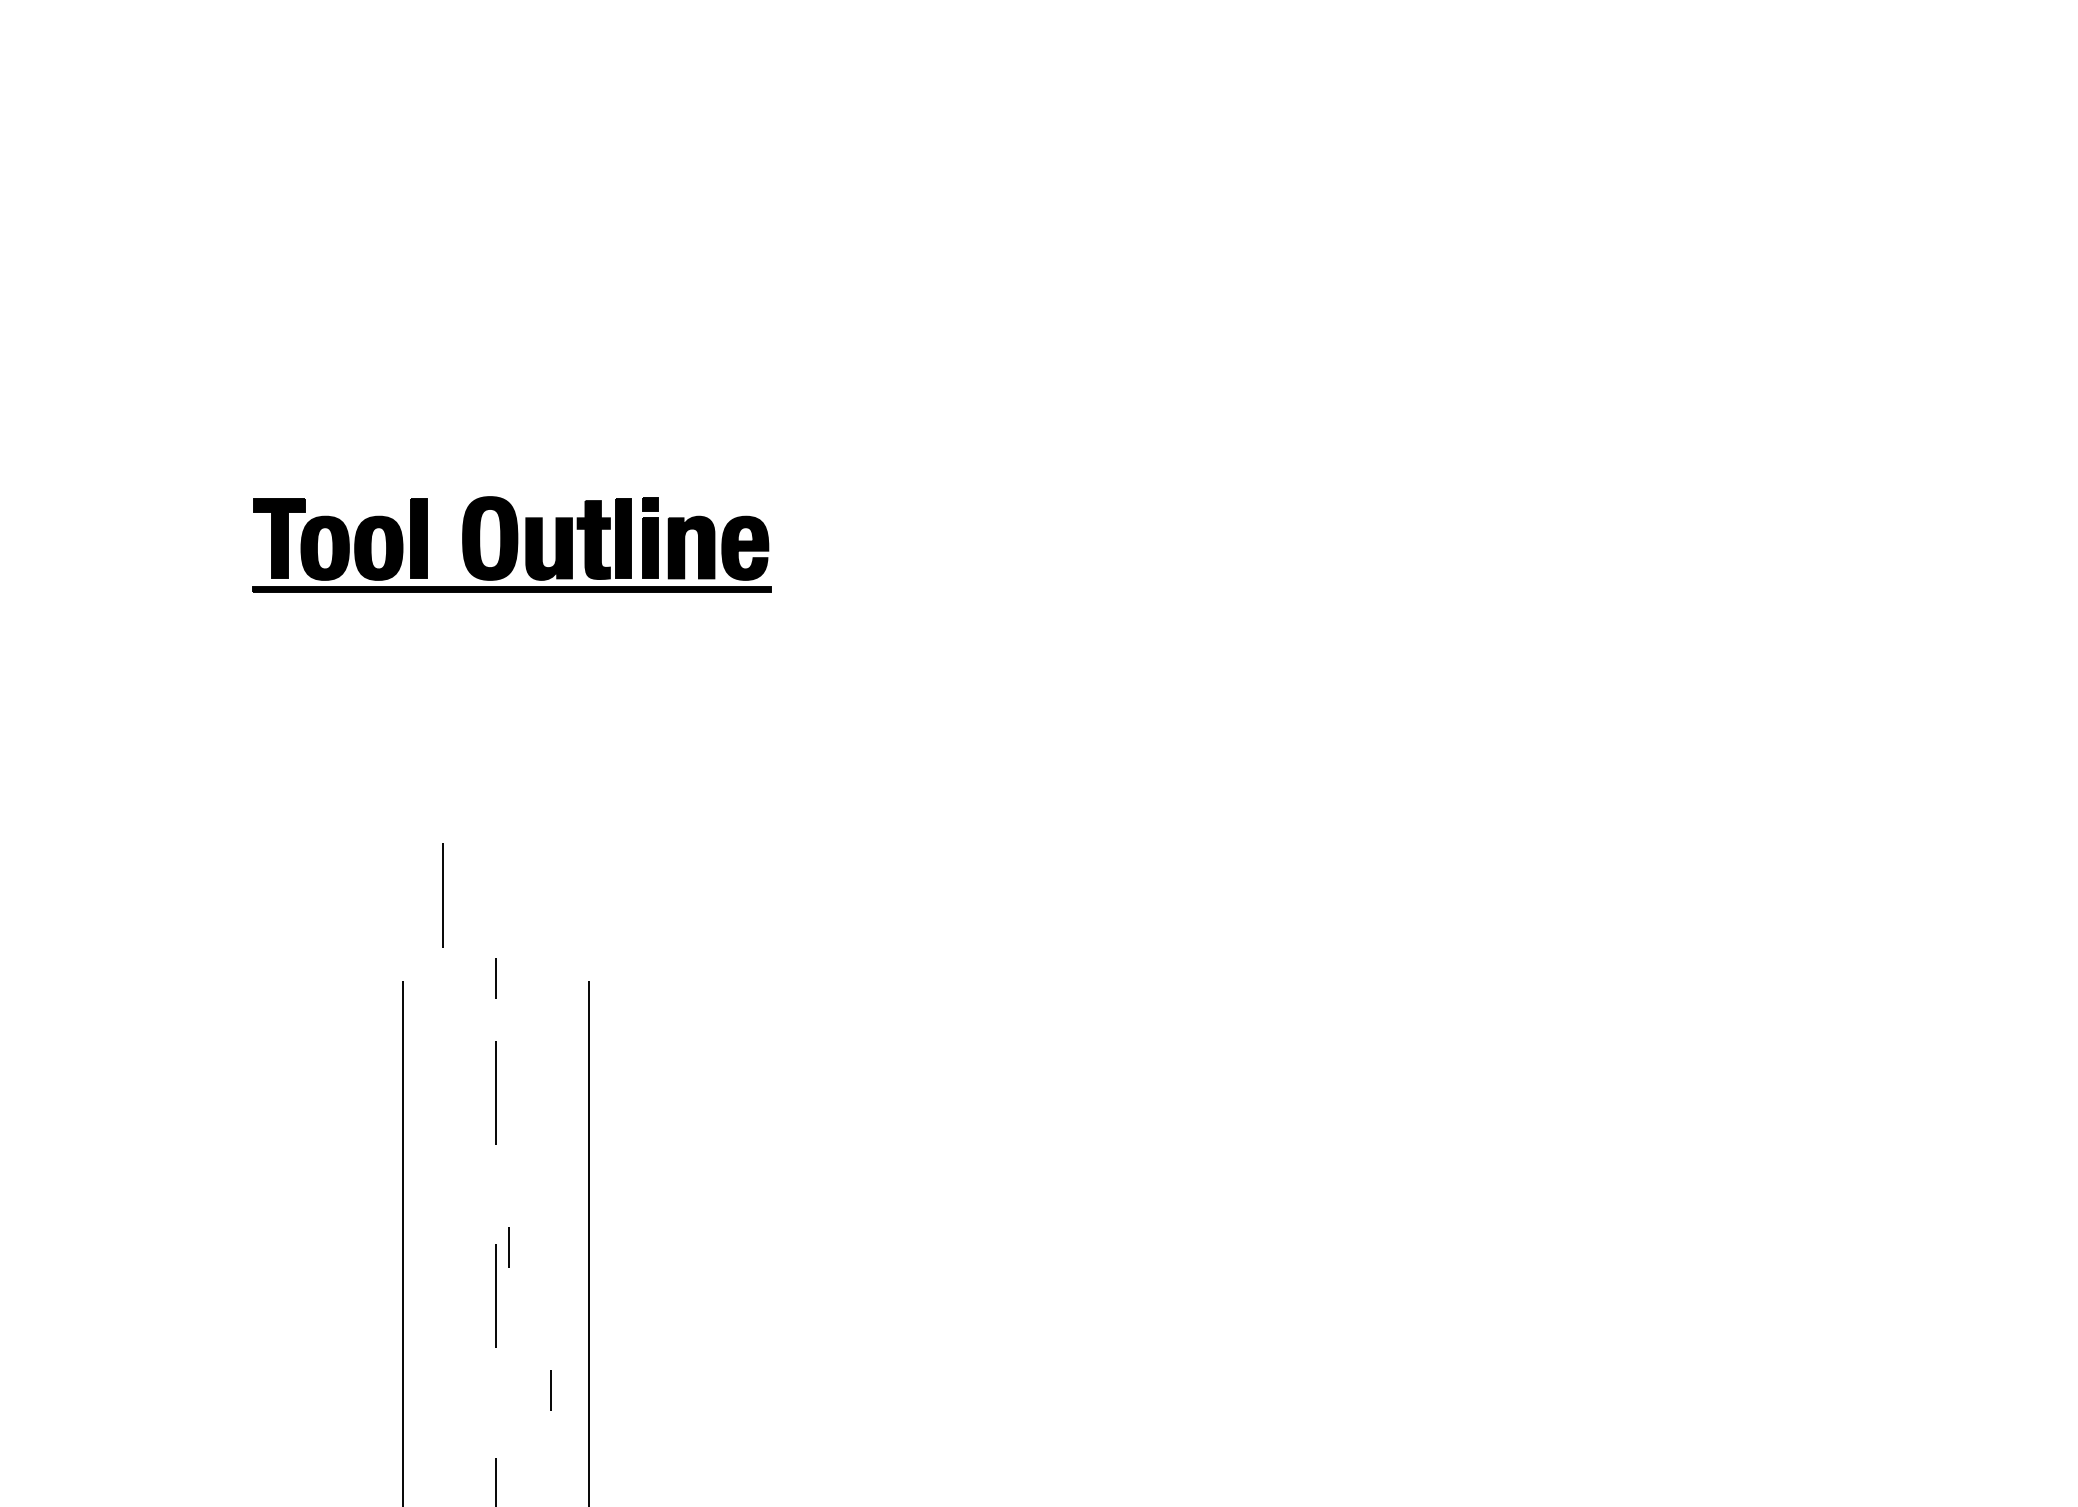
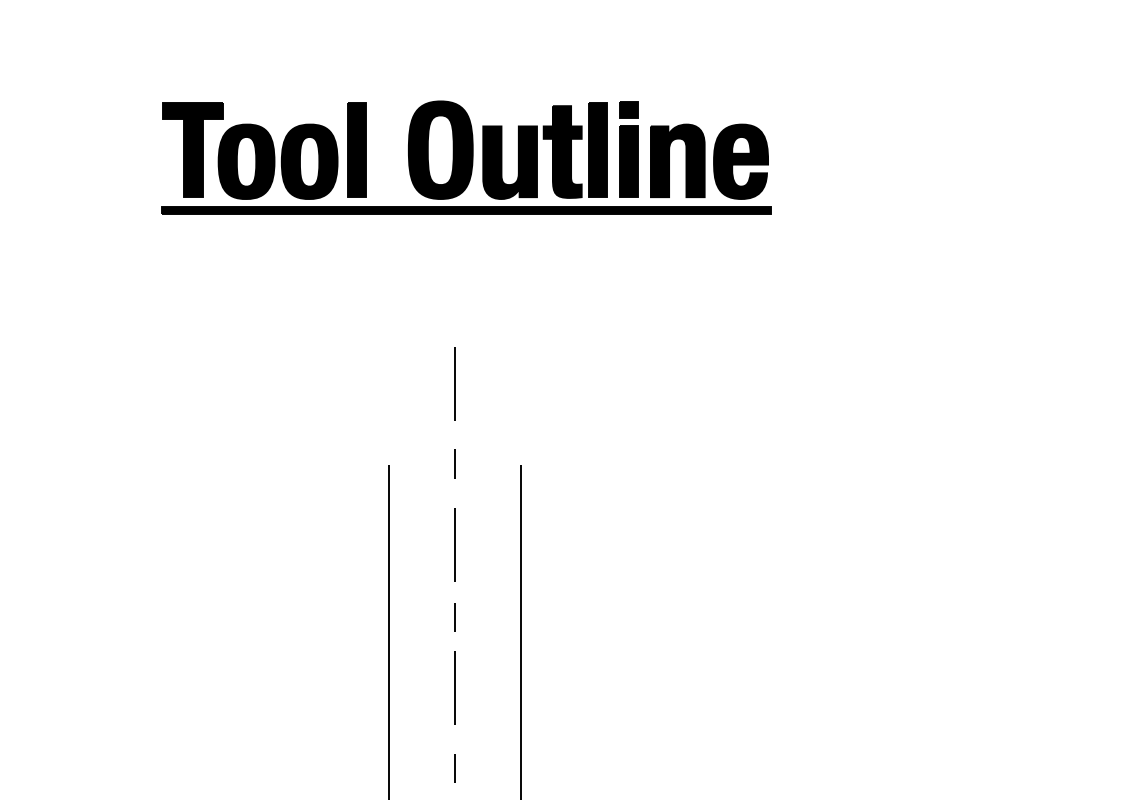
part: (511, 544) -> (466, 157), size x1.67
line: (442, 895) -> (454, 383), moved
line: (508, 1247) -> (454, 617), moved
line: (550, 1390) -> (454, 768), moved

